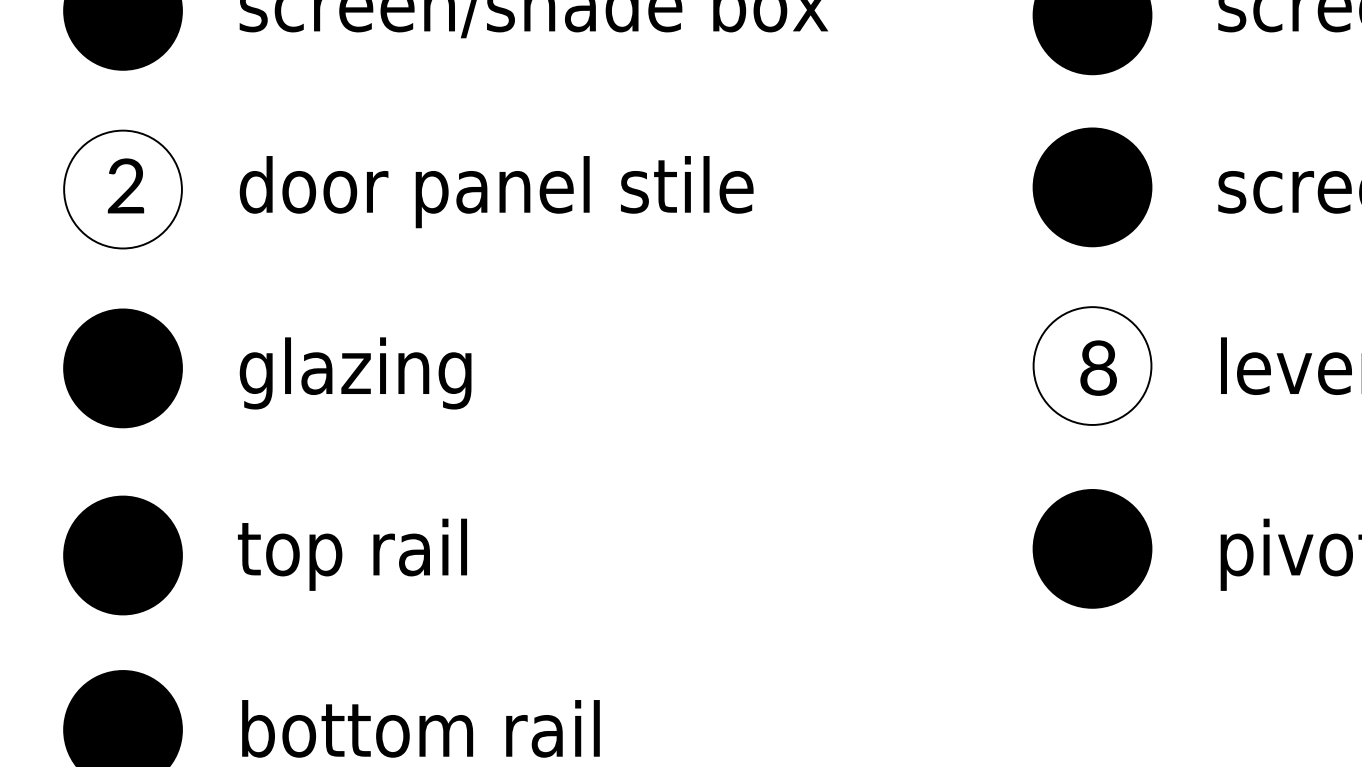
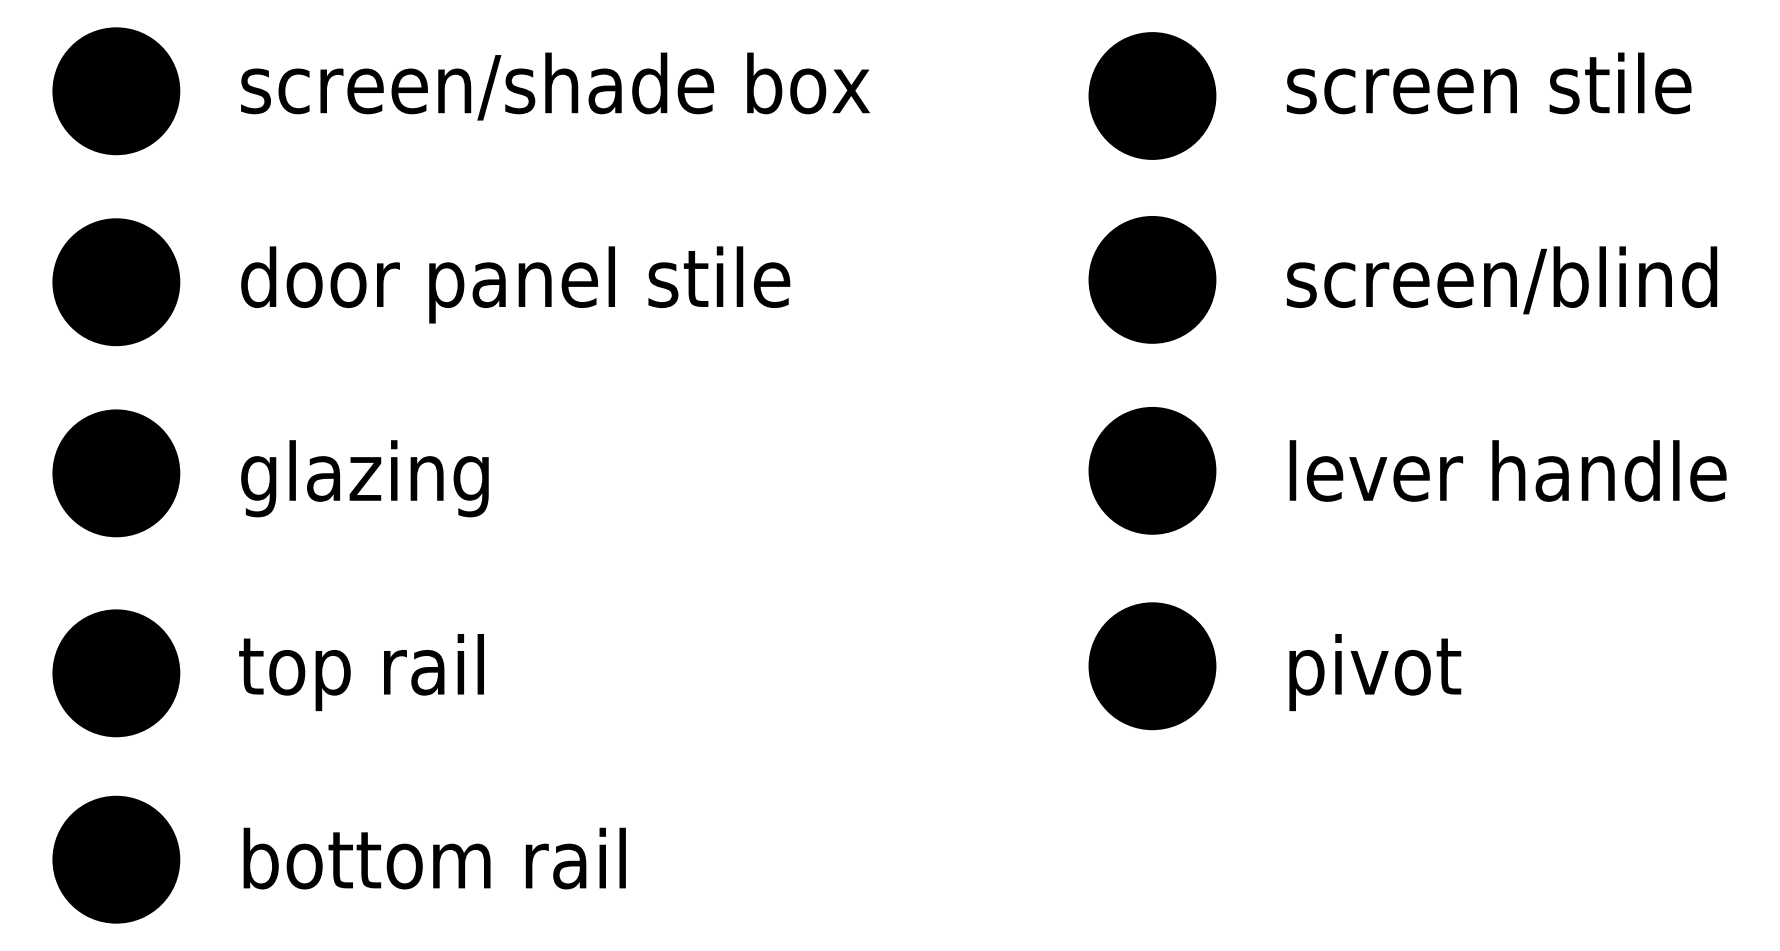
fill: (123, 189) -> (116, 282), added
fill: (1092, 365) -> (1152, 470), added

